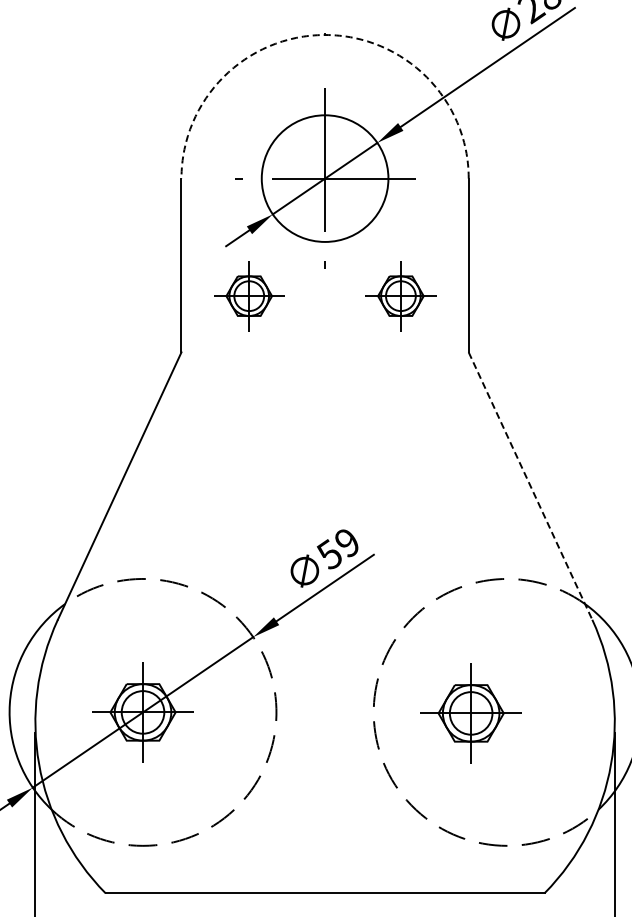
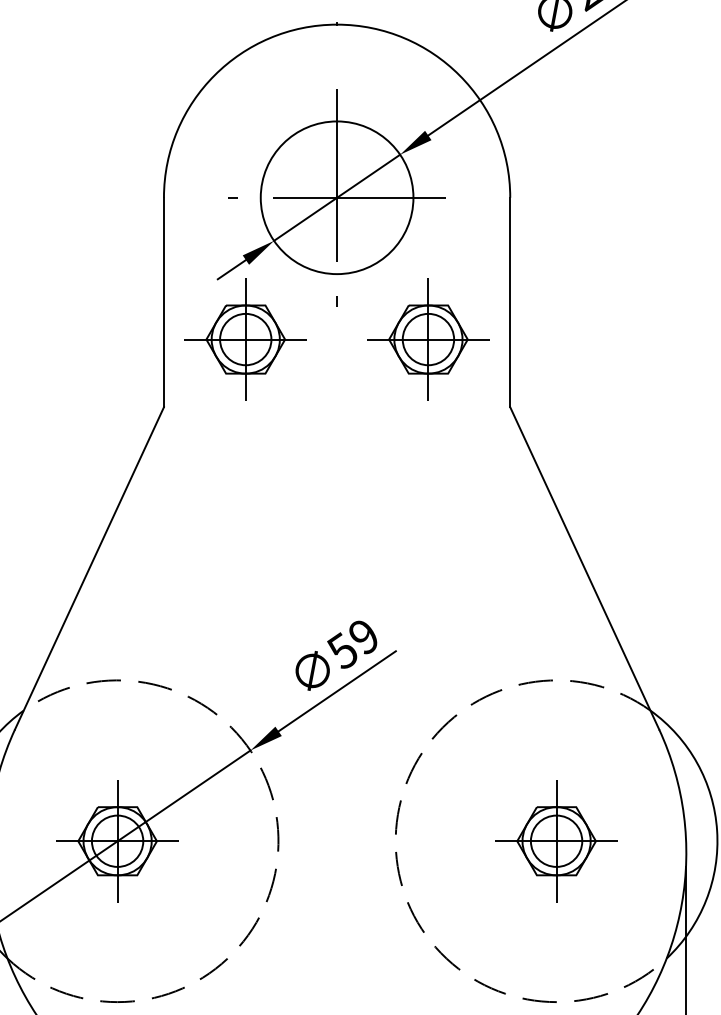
arc: (325, 35) -> (337, 25), dashed -> solid
part: (248, 295) -> (244, 338), size x1.43
part: (400, 295) -> (427, 338), size x1.43
line: (530, 486) -> (584, 568), dashed -> solid
part: (470, 713) -> (555, 841), moved

